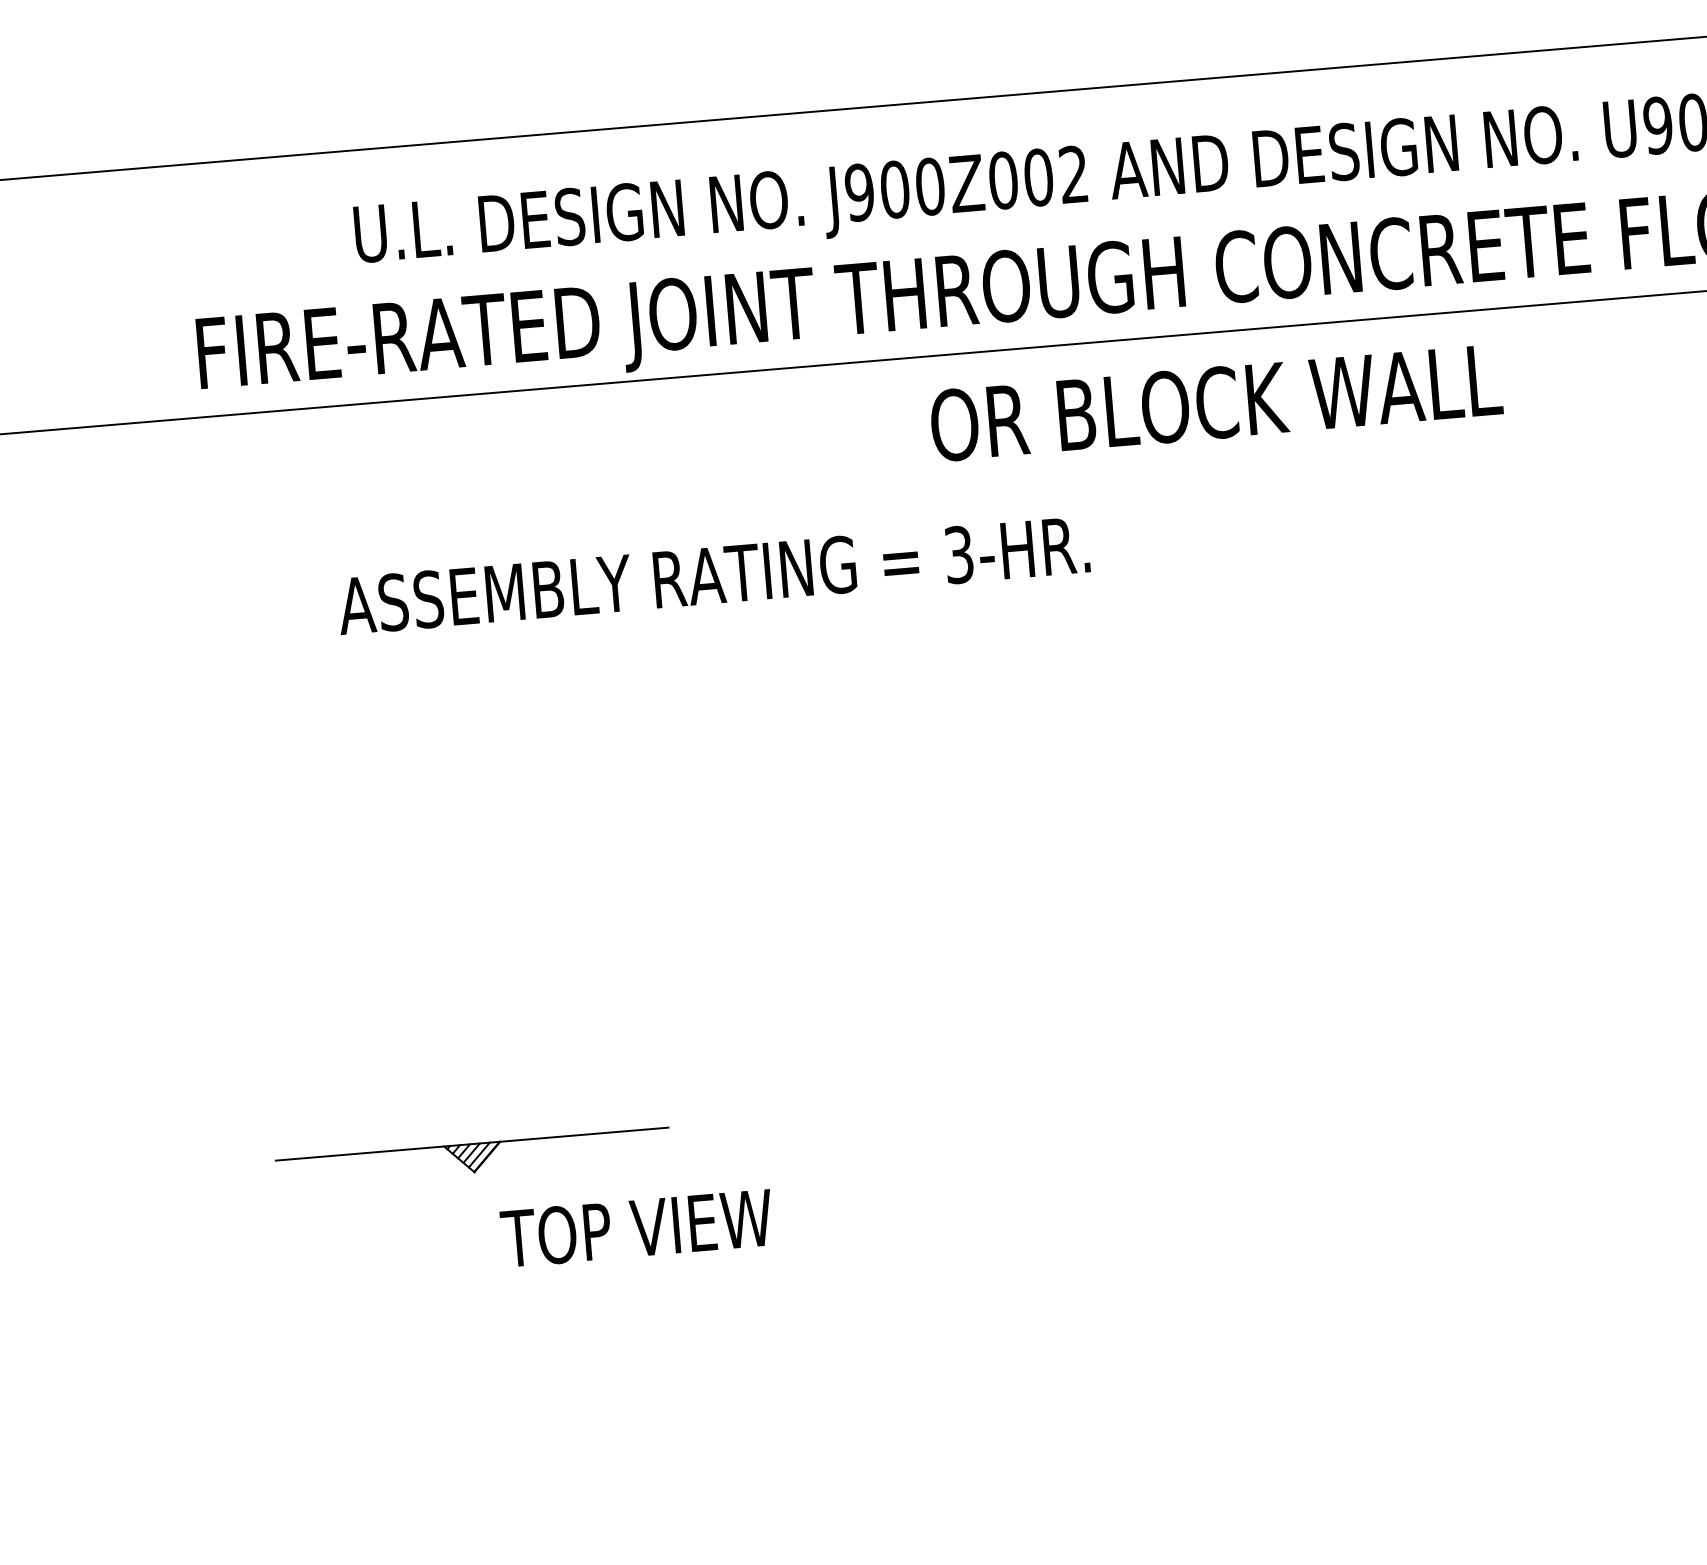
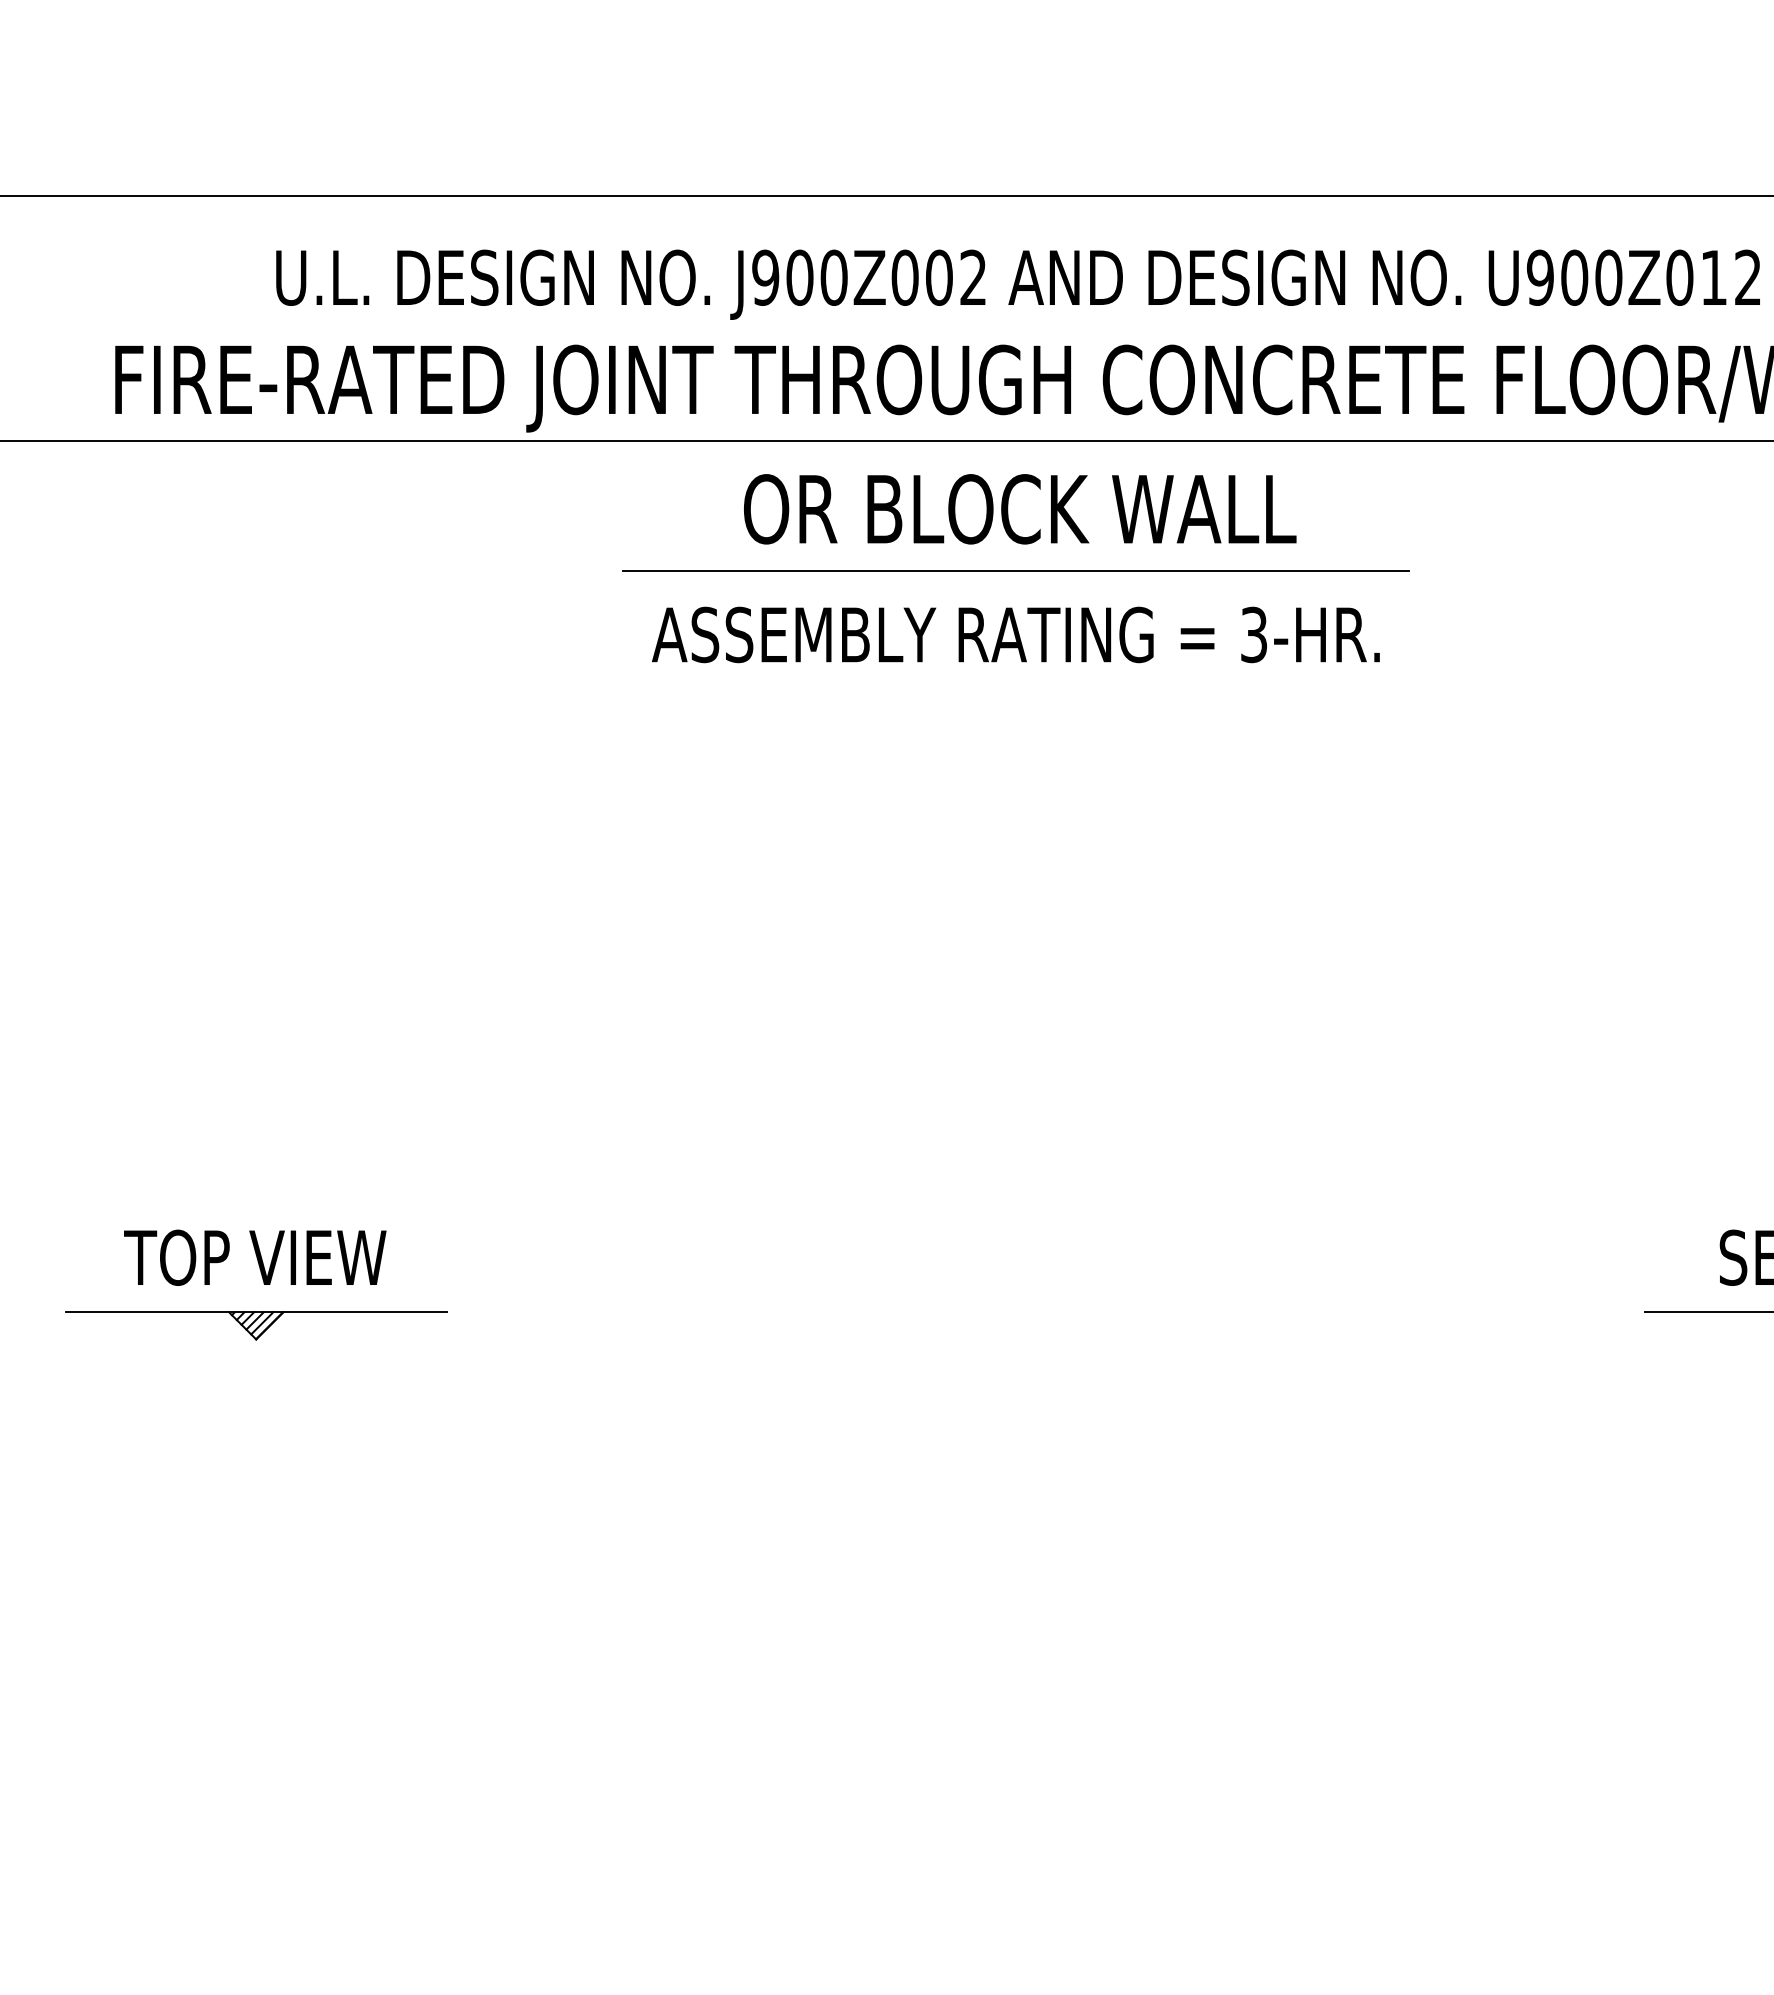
text: (1216, 403) -> (1020, 509), moved
line: (1142, 472) -> (1015, 570), added
text: (713, 575) -> (1015, 634), moved
part: (473, 1157) -> (256, 1325), moved
text: (637, 1228) -> (255, 1257), moved

